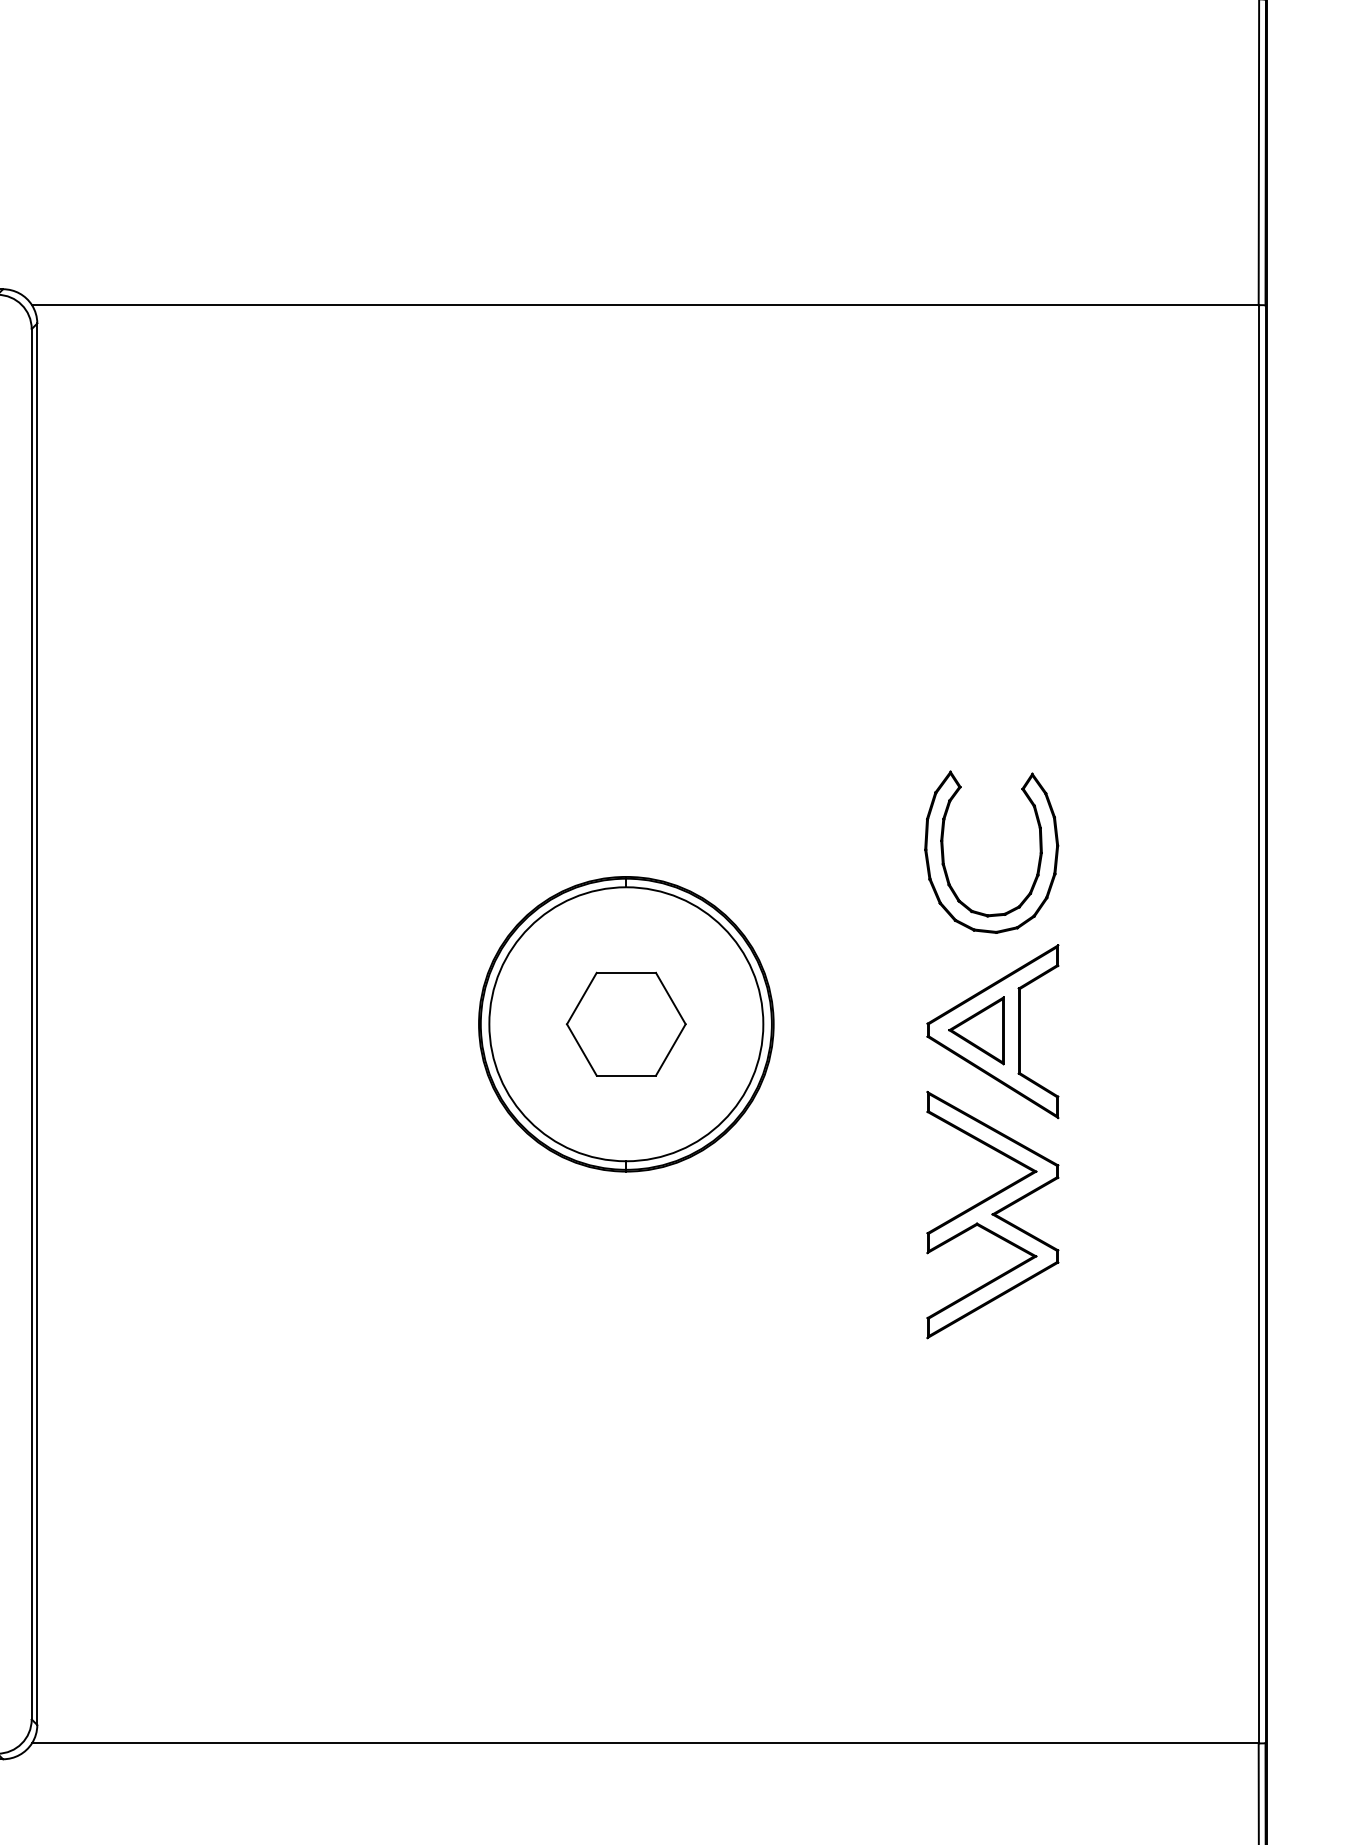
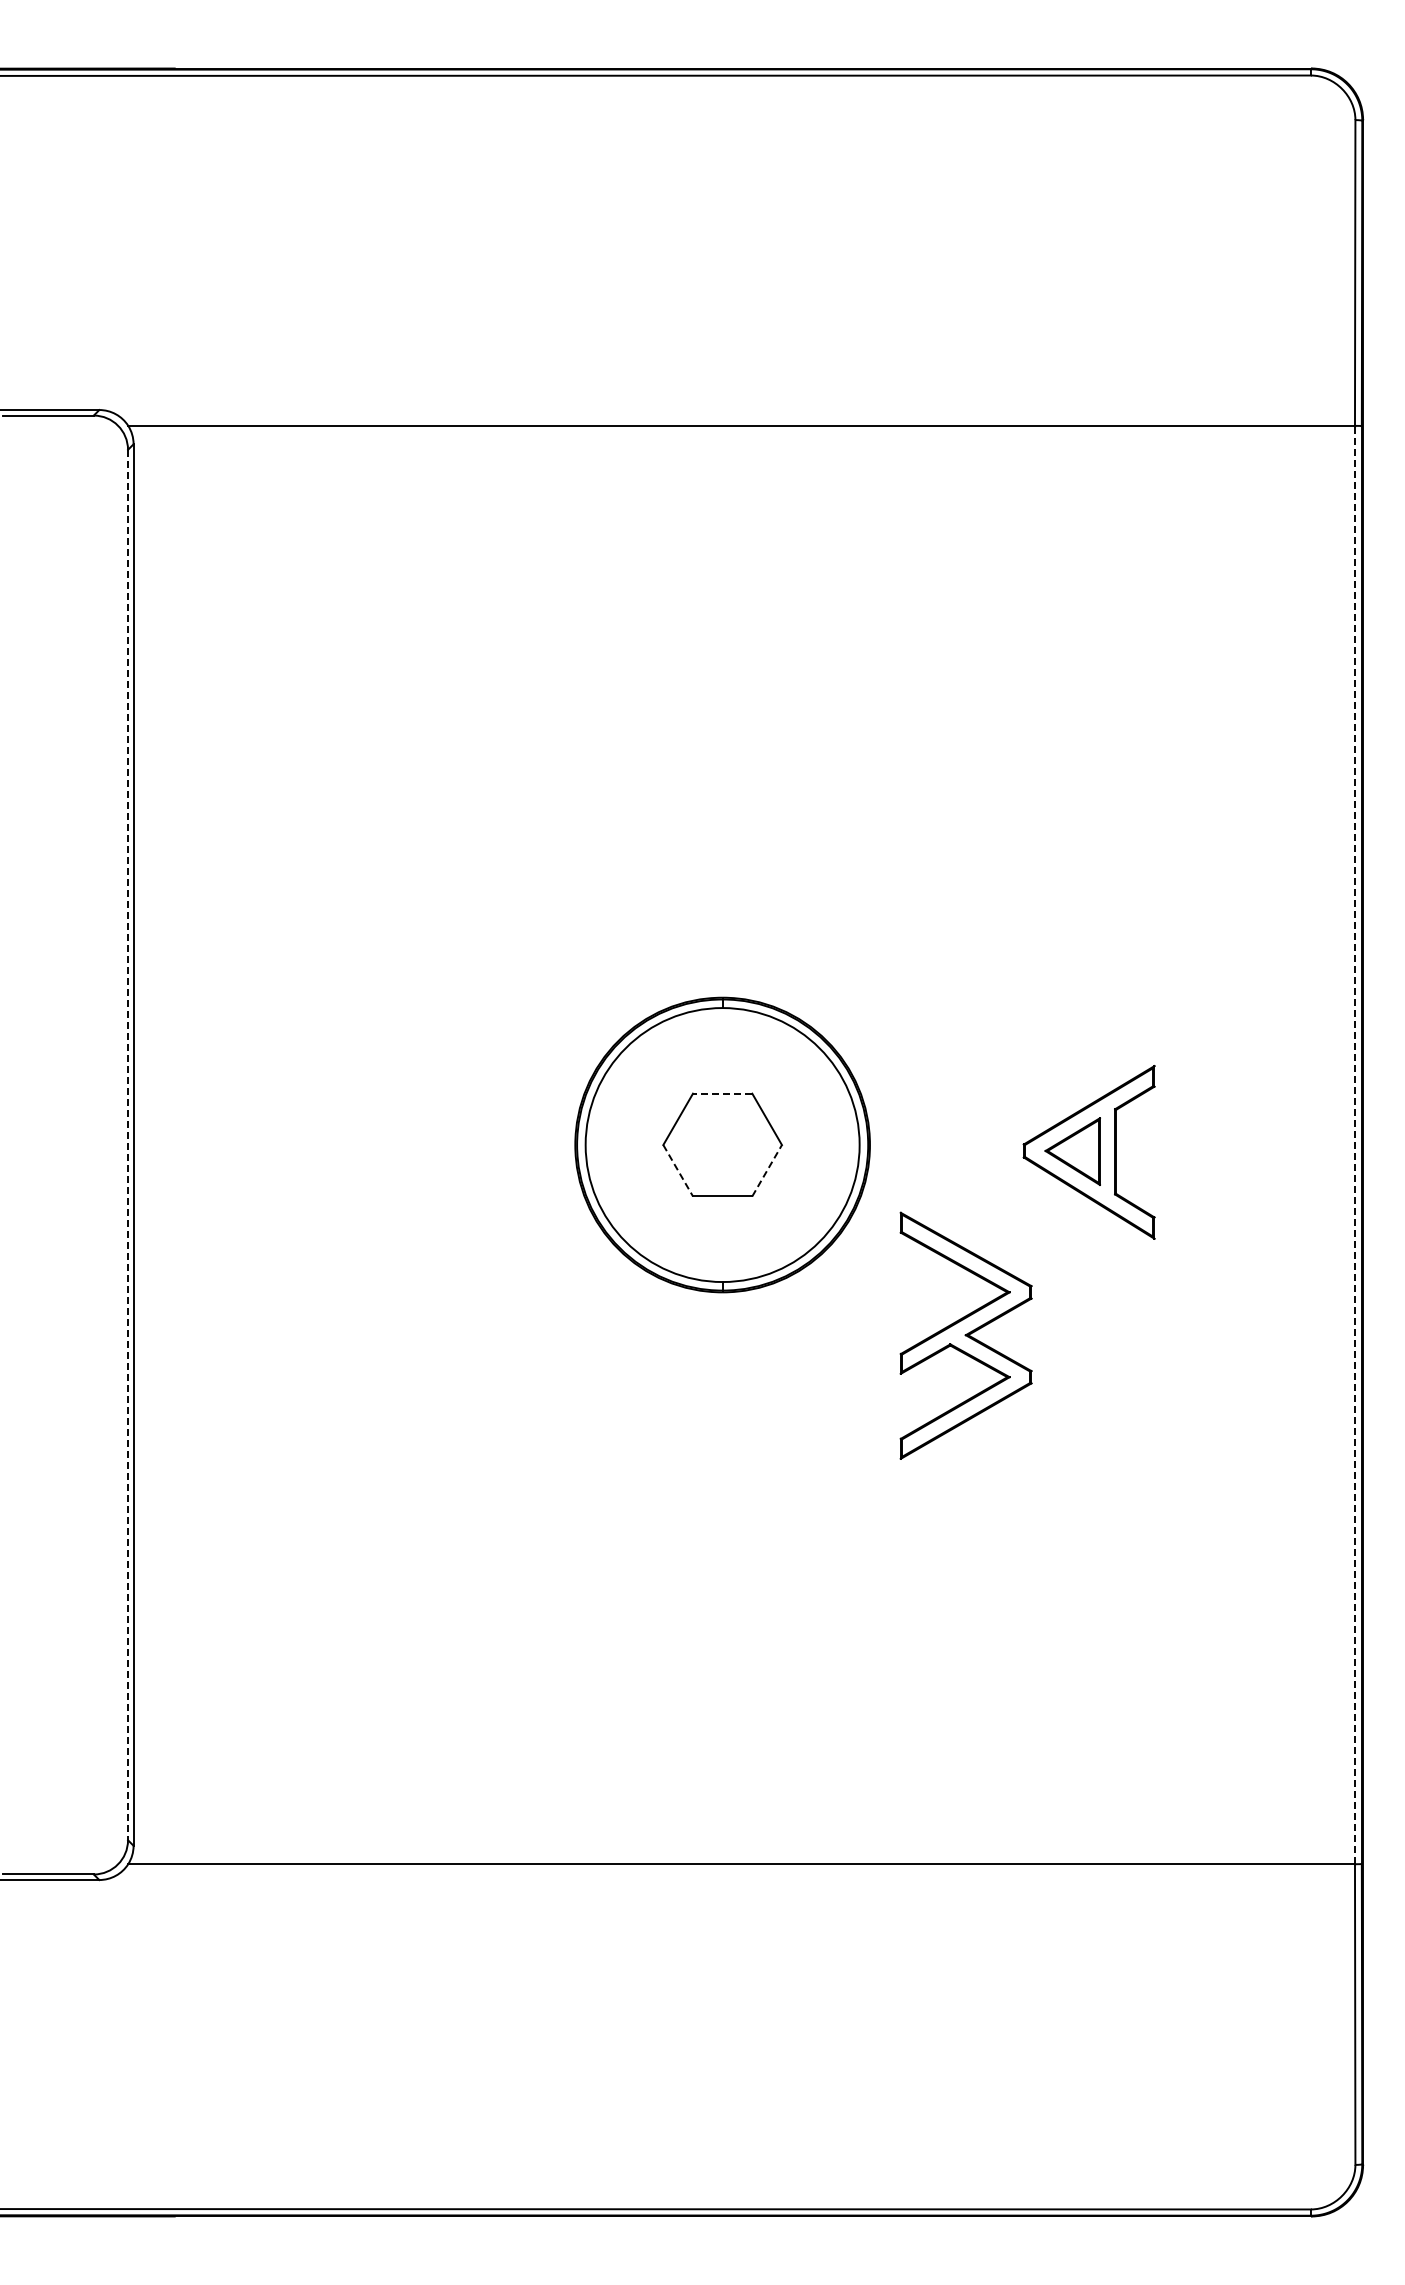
part: (944, 851) -> (1040, 972), removed
line: (626, 972) -> (722, 1093), solid -> dashed
line: (1258, 1023) -> (1354, 1144), solid -> dashed
line: (32, 1024) -> (128, 1145), solid -> dashed
line: (582, 1049) -> (678, 1170), solid -> dashed
line: (671, 1049) -> (767, 1170), solid -> dashed
part: (992, 1214) -> (965, 1335), moved

